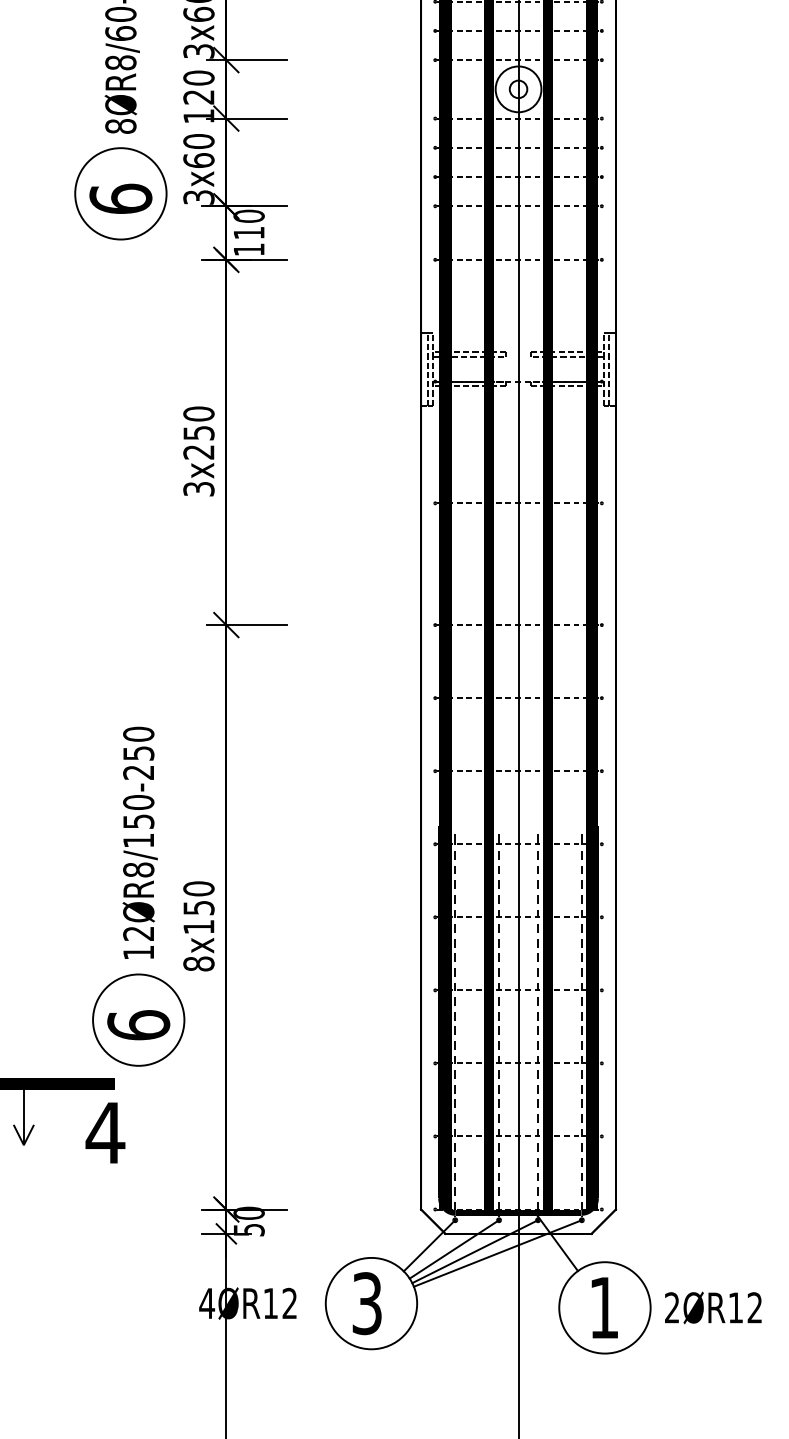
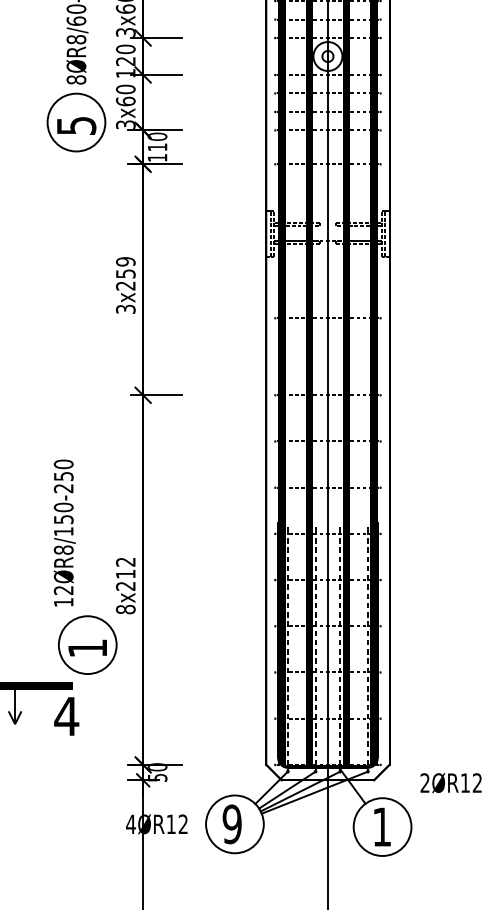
text: (120, 198) -> (76, 125), 6 -> 5
text: (198, 413) -> (125, 261), 3x250 -> 3x259
text: (139, 842) -> (64, 532), moved
text: (198, 906) -> (125, 573), 8x150 -> 8x212
text: (138, 1023) -> (87, 647), 6 -> 1
text: (366, 1303) -> (231, 824), 3 -> 9
text: (712, 1308) -> (450, 783), moved

